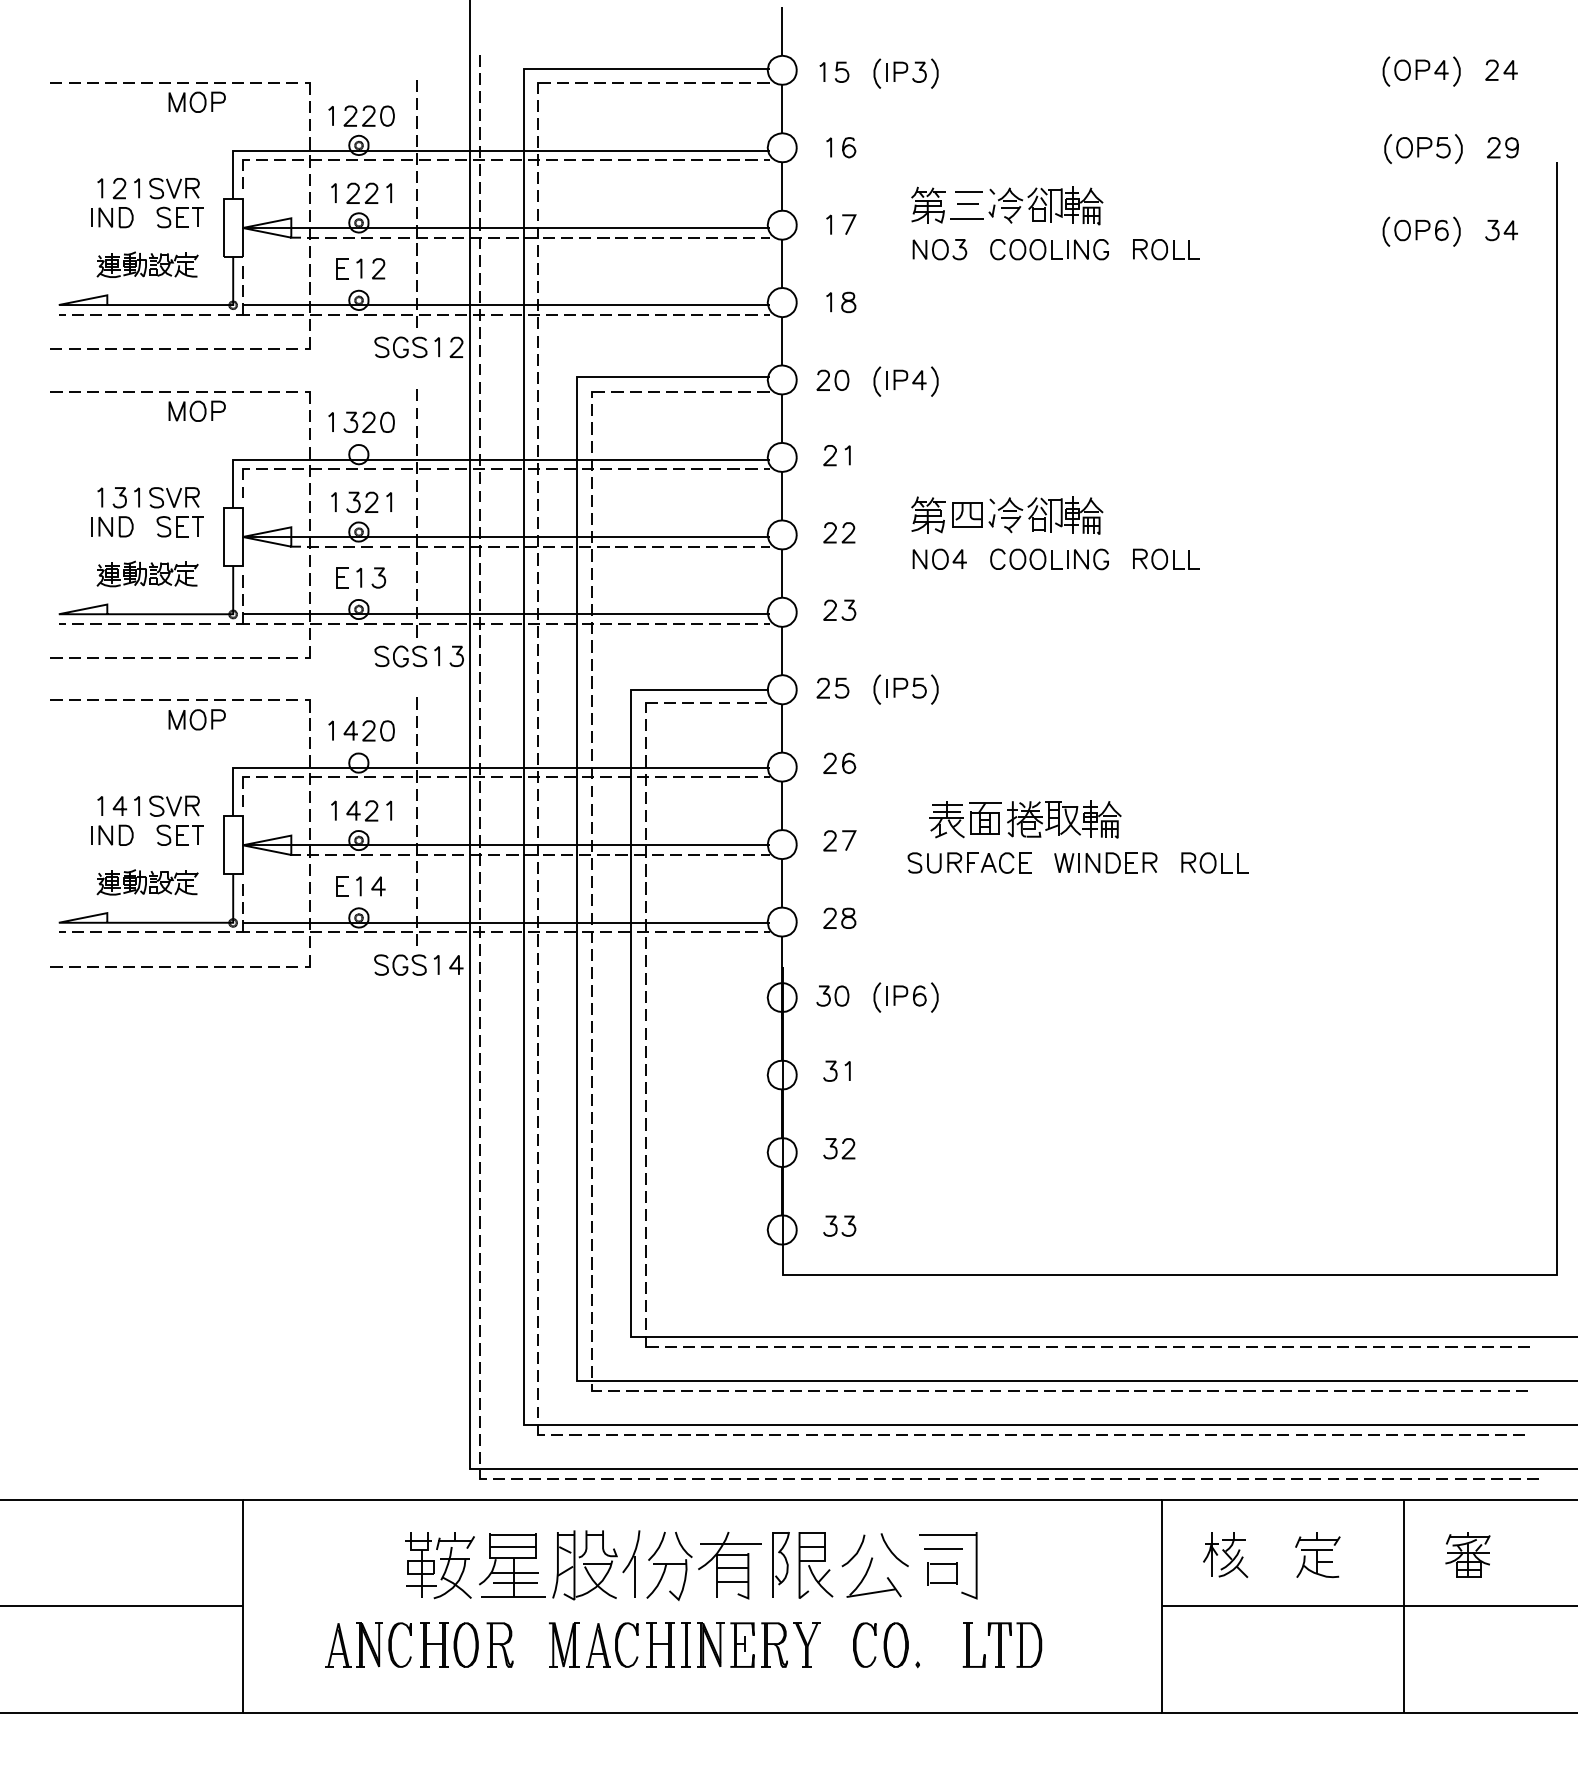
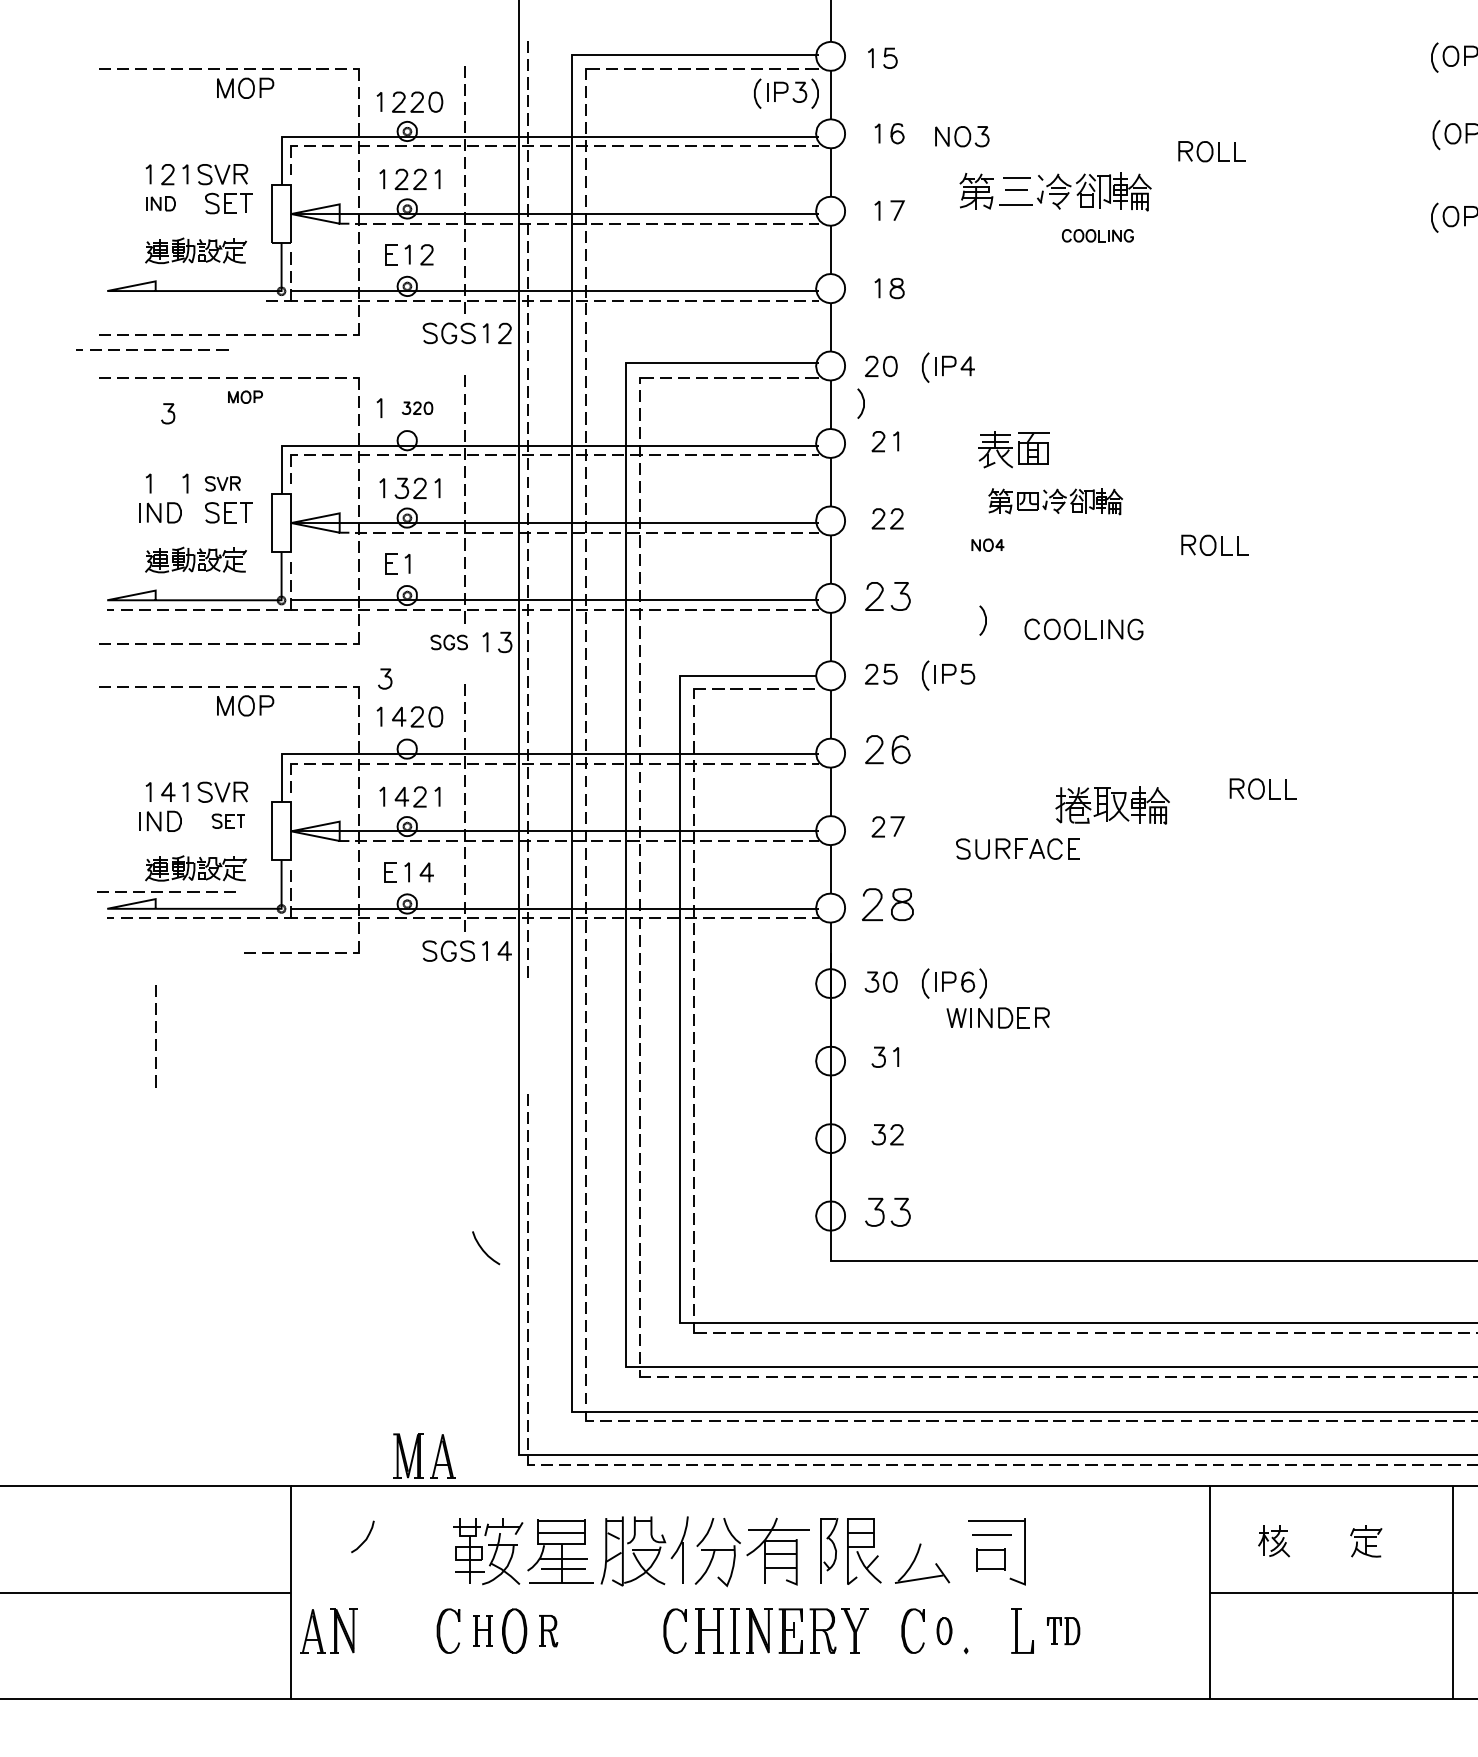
part: (905, 73) -> (785, 93), moved
part: (112, 217) -> (160, 203), size x0.7
part: (939, 249) -> (961, 136), moved
part: (1049, 249) -> (1097, 235), size x0.6
part: (1166, 249) -> (1211, 151), moved
line: (134, 314) -> (151, 349), moved
curve: (936, 381) -> (862, 403), moved
part: (196, 410) -> (244, 396), size x0.6
part: (368, 421) -> (416, 407), size x0.6
curve: (119, 496) -> (167, 412), moved
part: (174, 497) -> (222, 483), size x0.7
part: (1007, 515) -> (1055, 501), size x0.7
part: (939, 558) -> (987, 544), size x0.6
part: (1049, 559) -> (1083, 629), moved
curve: (378, 576) -> (384, 677), moved
part: (839, 609) -> (887, 595), size x1.4
part: (400, 656) -> (448, 642), size x0.7
curve: (936, 689) -> (984, 620), moved
part: (839, 762) -> (887, 748), size x1.4
part: (965, 819) -> (1013, 449), moved
part: (179, 834) -> (227, 820), size x0.7
part: (1105, 862) -> (997, 1017), moved
part: (1214, 862) -> (1262, 788), moved
part: (839, 917) -> (887, 903), size x1.6
line: (116, 966) -> (162, 891), moved
line: (479, 1046) -> (155, 1032), moved
part: (839, 1225) -> (887, 1211), size x1.4
curve: (892, 1551) -> (483, 1249), moved
curve: (856, 1552) -> (365, 1538), moved
part: (1225, 1554) -> (1273, 1540), size x0.7
part: (1317, 1555) -> (1365, 1541), size x0.7
part: (353, 1644) -> (327, 1630), moved
part: (434, 1644) -> (482, 1630), size x0.7
part: (499, 1644) -> (547, 1630), size x0.7
part: (579, 1644) -> (423, 1455), moved
part: (895, 1644) -> (943, 1630), size x0.6
part: (1015, 1644) -> (1063, 1630), size x0.6

